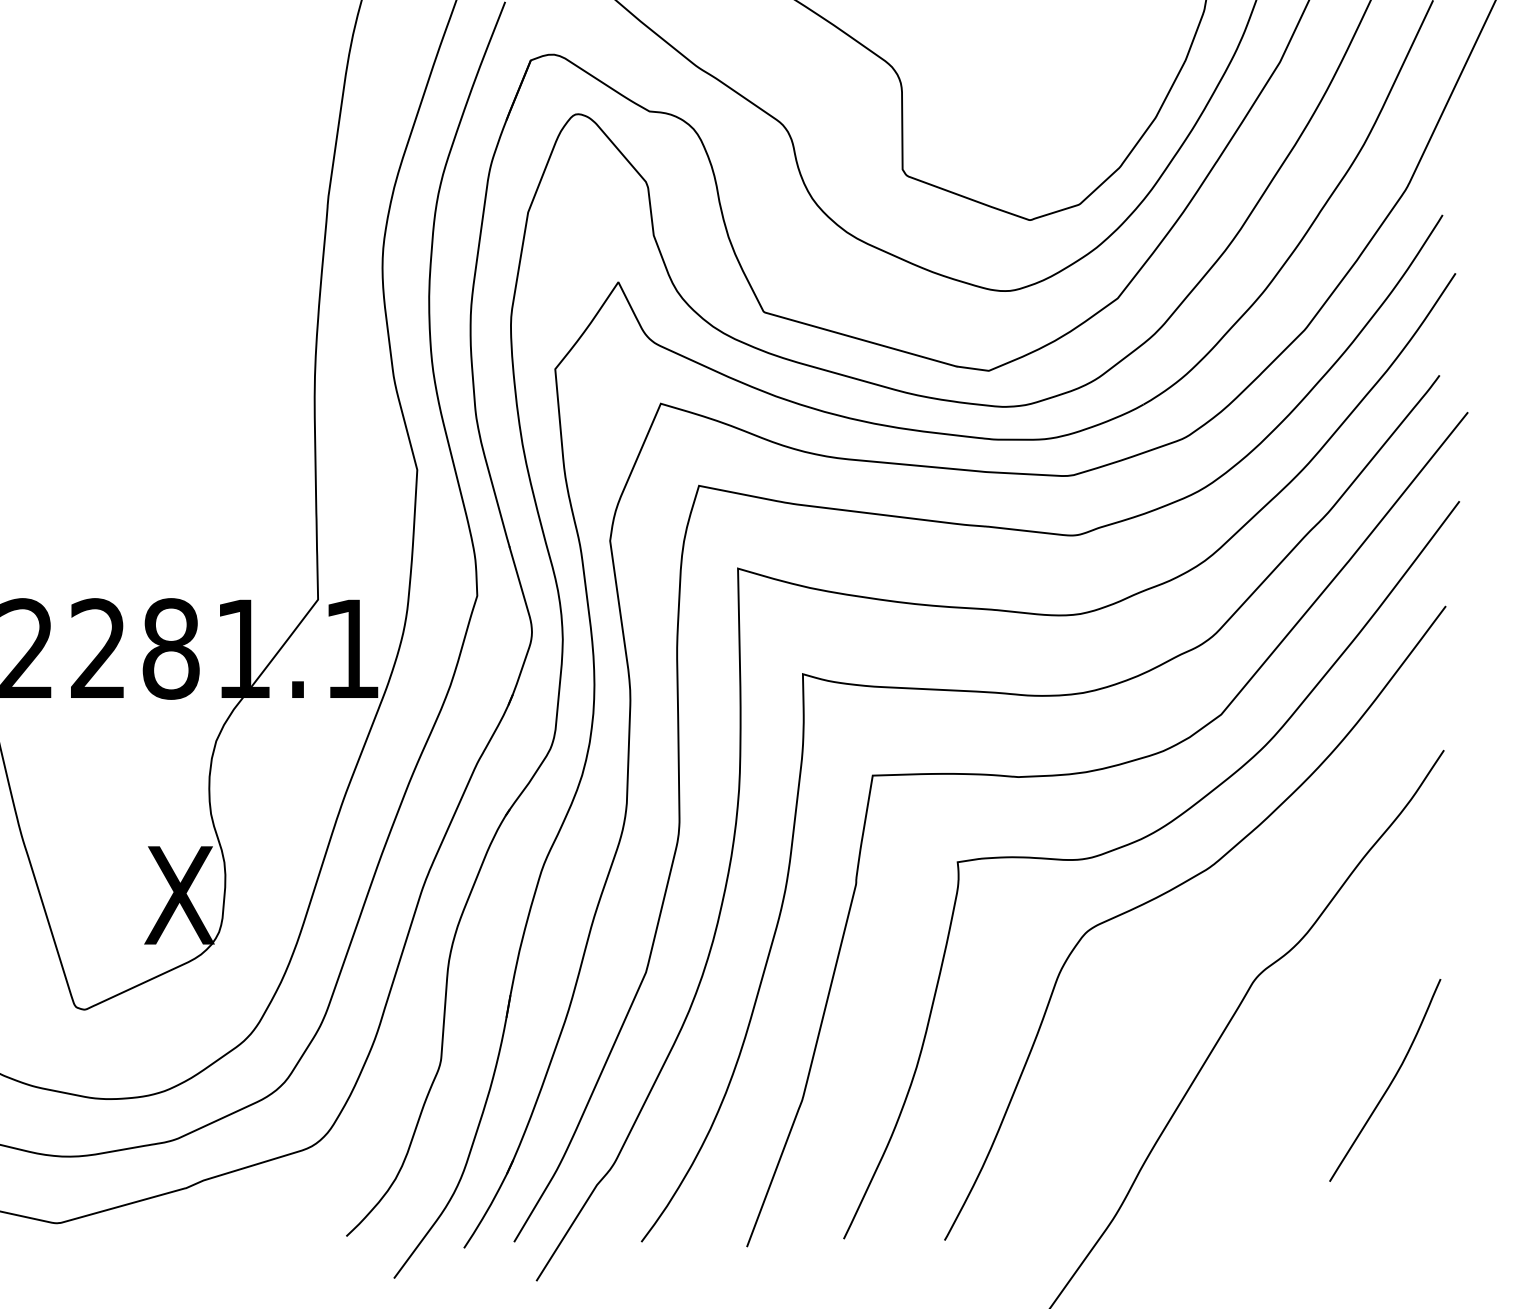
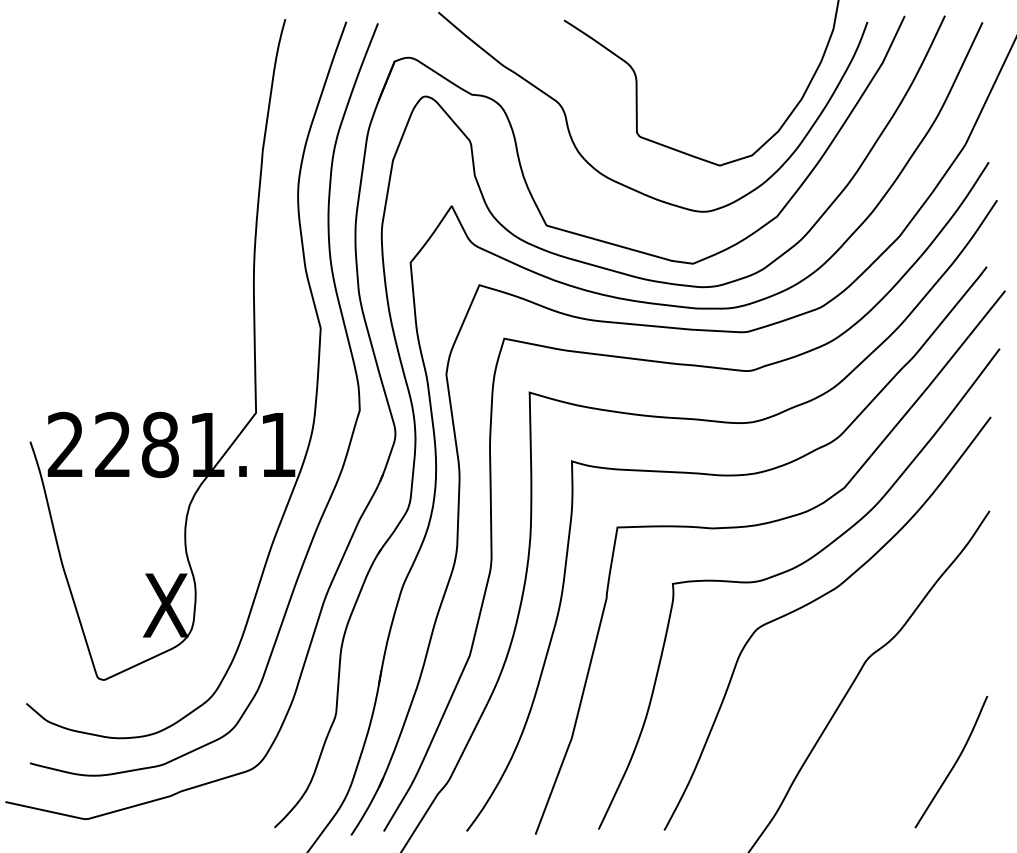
curve: (1390, 1082) -> (954, 763), moved

